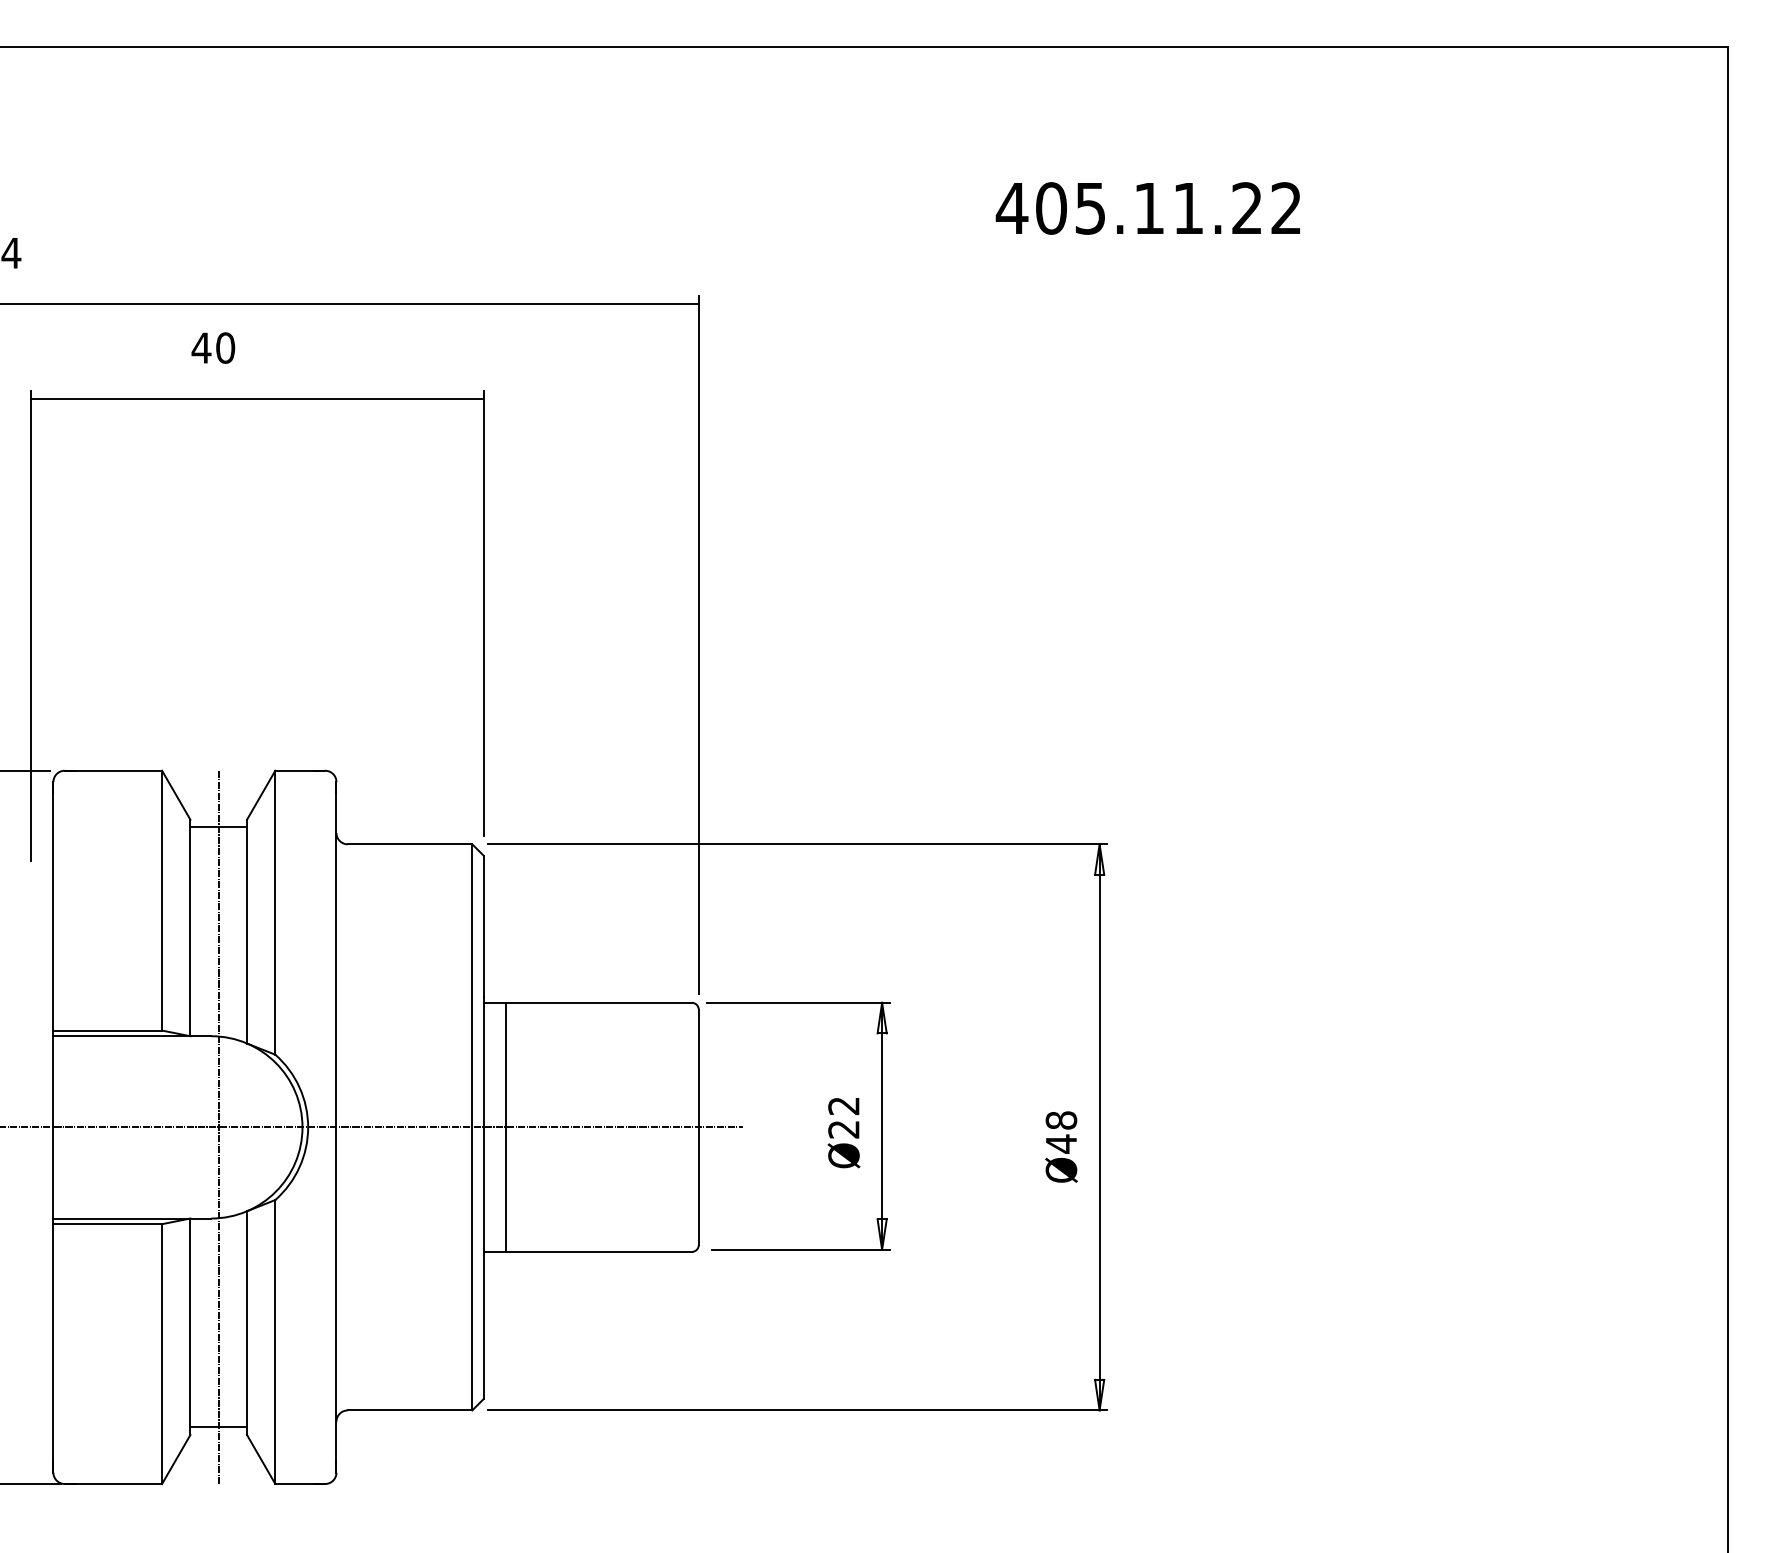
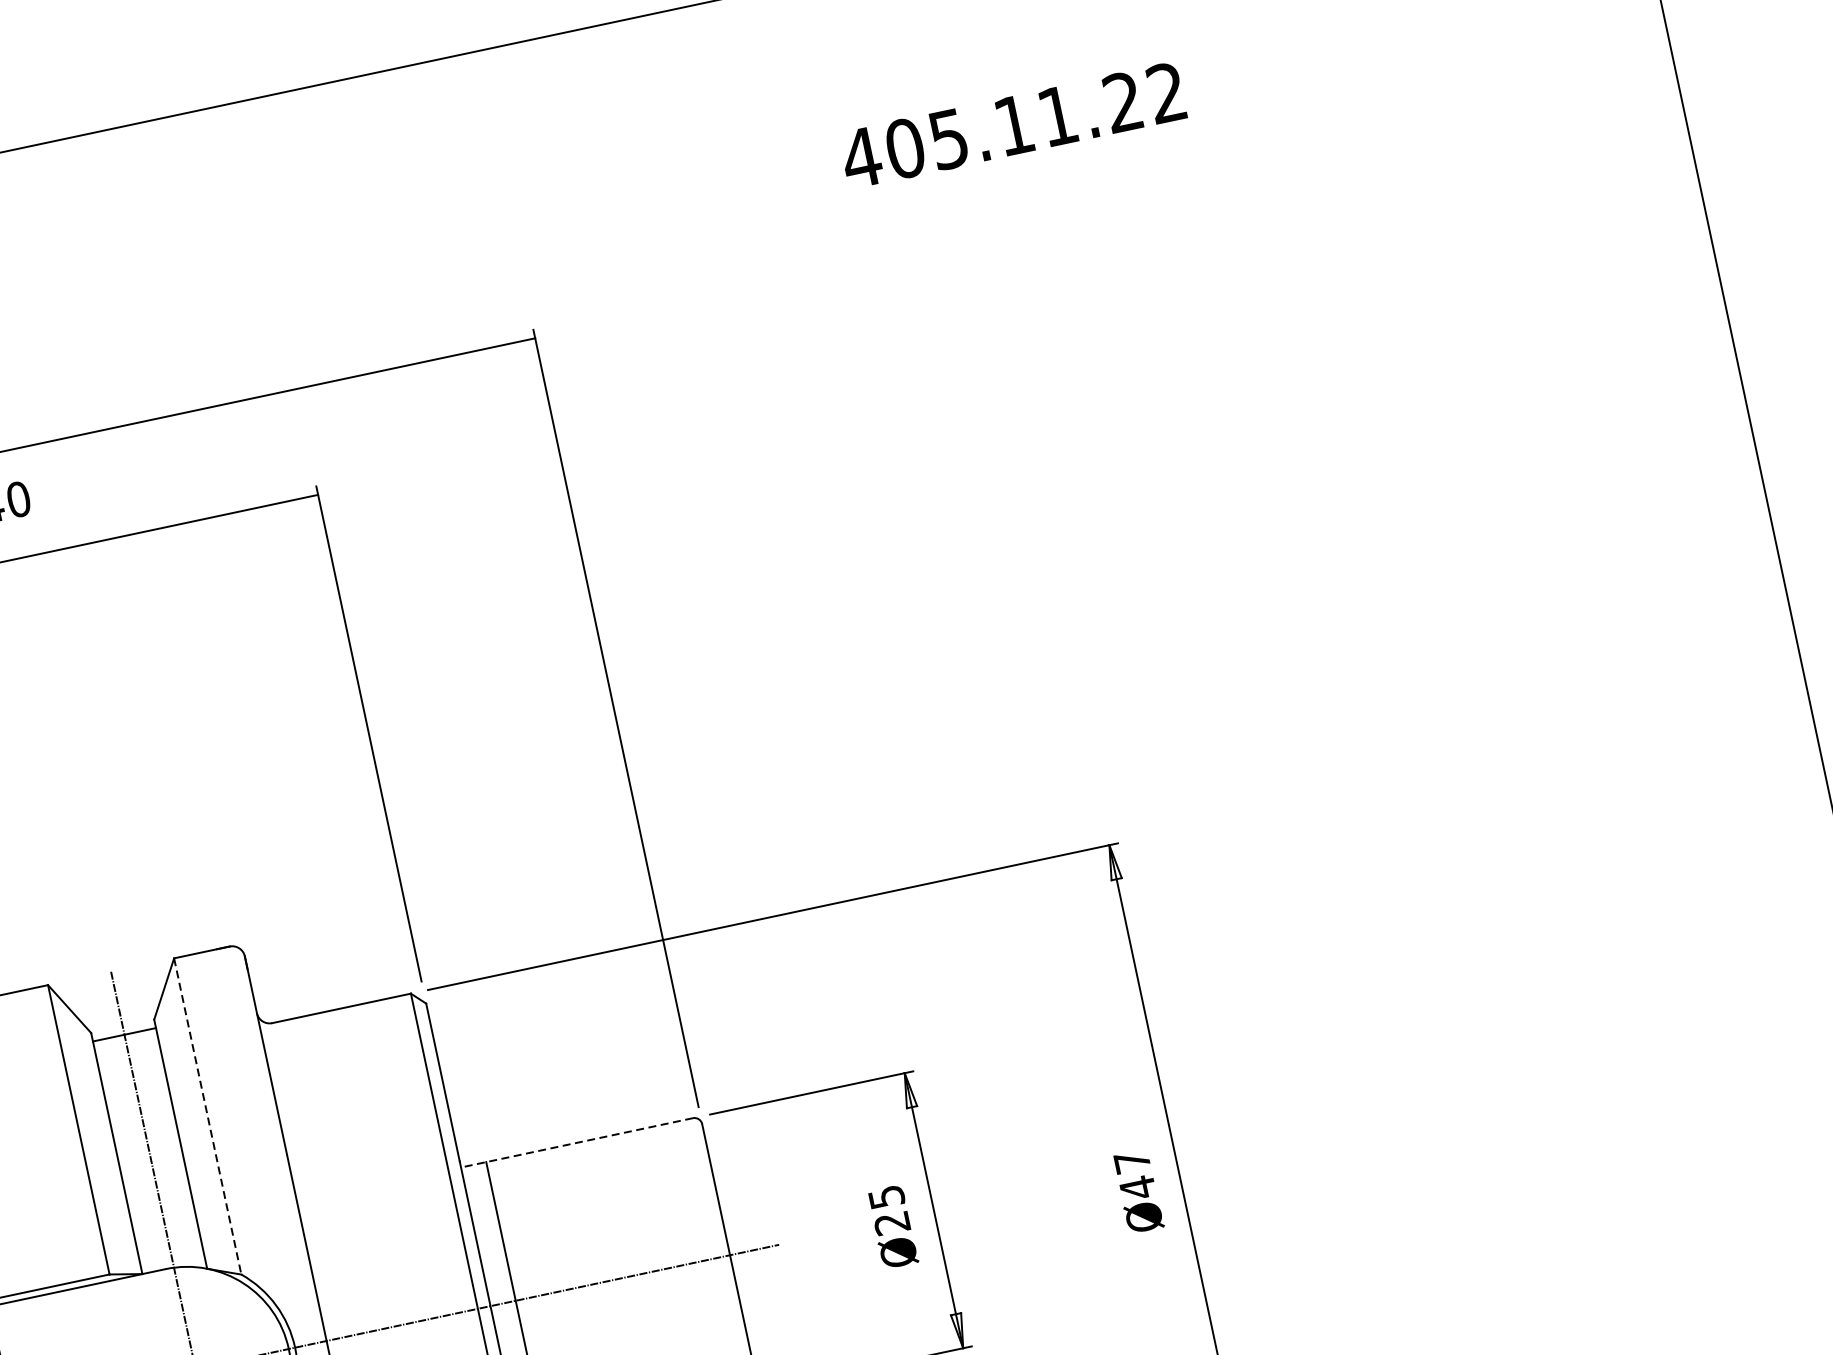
line: (275, 912) -> (207, 1116), solid -> dashed
line: (587, 1002) -> (576, 1142), solid -> dashed
text: (843, 1105) -> (886, 1196), Ø22 -> Ø25
text: (1061, 1120) -> (1132, 1161), Ø48 -> Ø47

